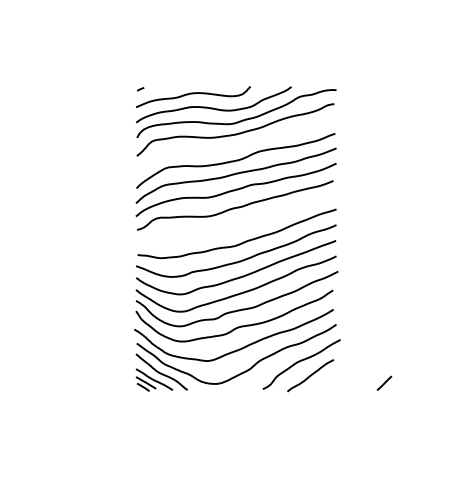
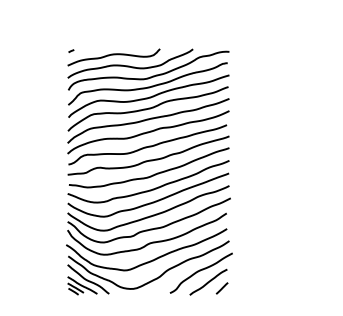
curve: (236, 146) -> (148, 97), added
curve: (239, 223) -> (151, 159), added
line: (384, 382) -> (222, 287), moved

